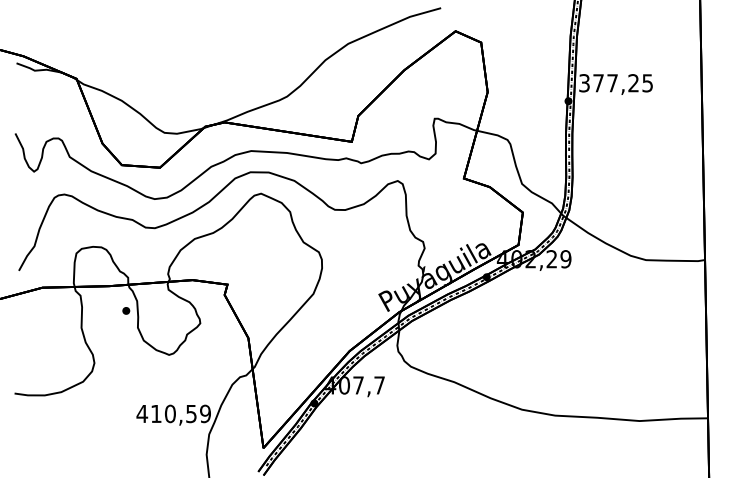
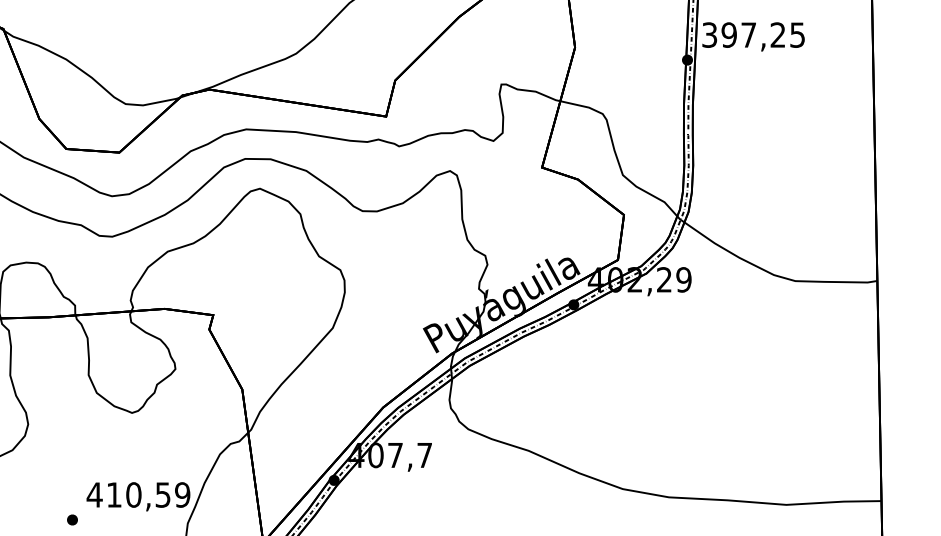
text: (598, 83) -> (729, 35), 377,25 -> 397,25
part: (126, 310) -> (72, 519), moved

